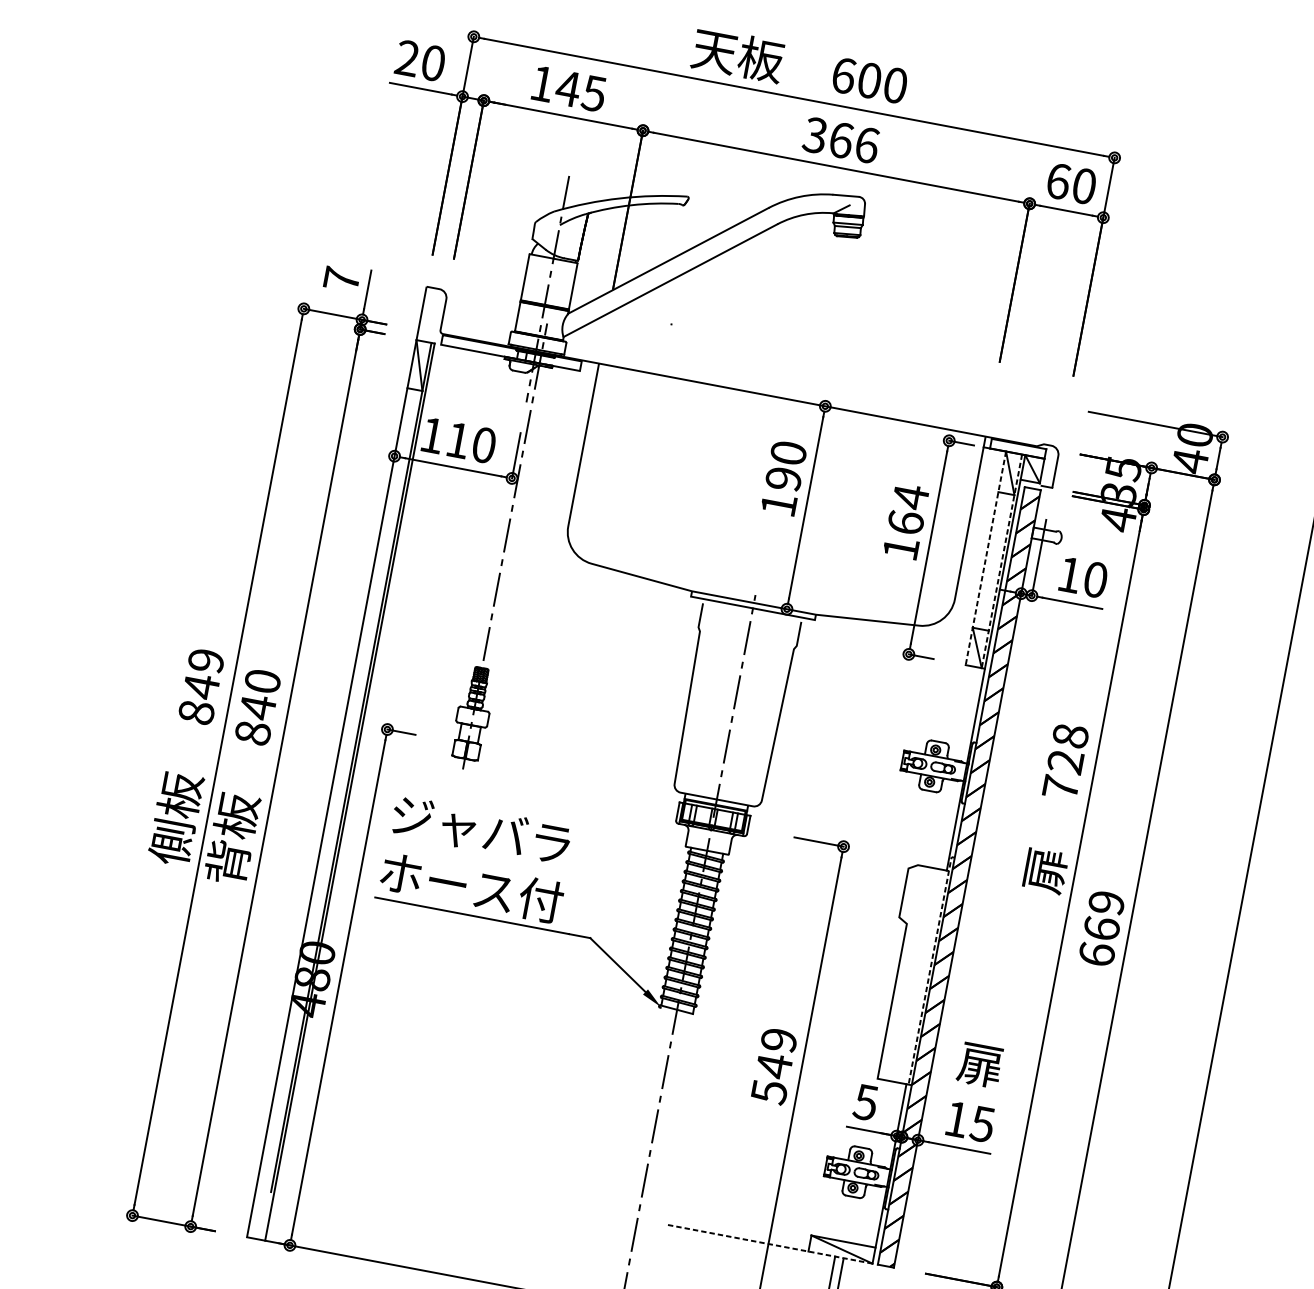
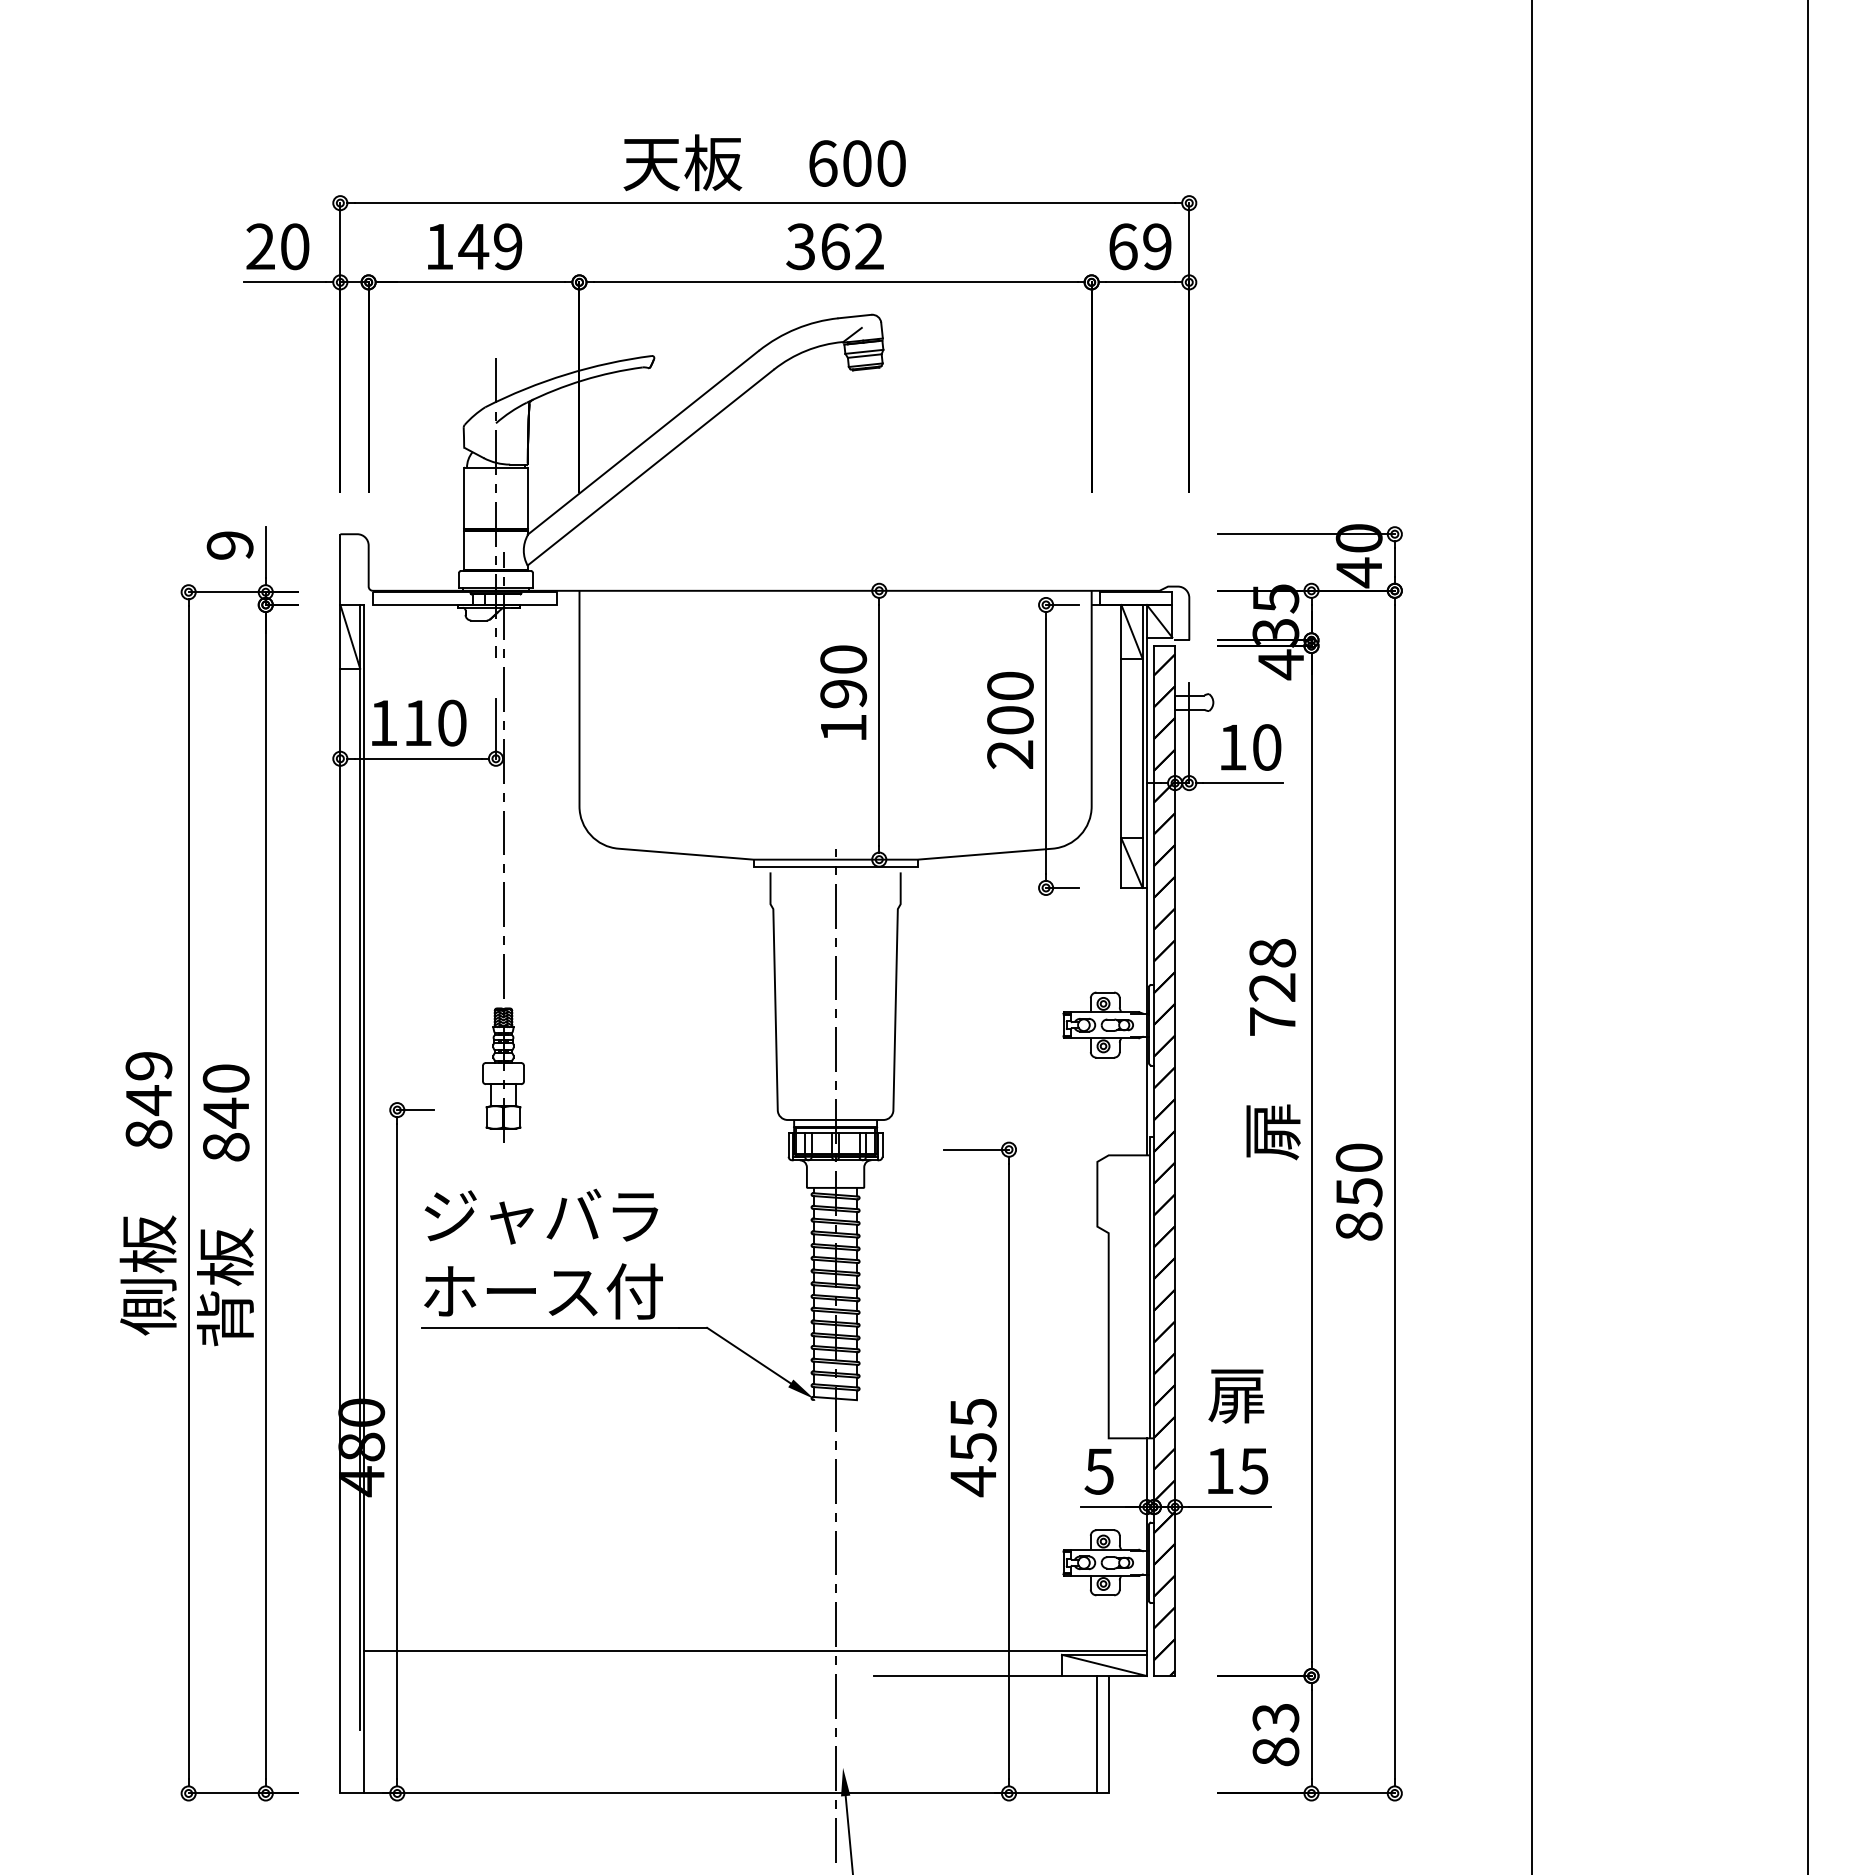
text: (593, 93) -> (507, 246), 145 -> 149
text: (867, 145) -> (869, 246), 366 -> 362
text: (1084, 186) -> (1157, 246), 60 -> 69
text: (341, 279) -> (229, 545), 7 -> 9
text: (906, 522) -> (1010, 719), 164 -> 200
line: (985, 558) -> (1121, 746), dashed -> solid
line: (1001, 561) -> (1142, 746), dashed -> solid
text: (1101, 928) -> (1358, 1191), 669 -> 850
line: (930, 968) -> (1149, 1284), dashed -> solid
text: (774, 1067) -> (973, 1448), 549 -> 455
line: (580, 1188) -> (755, 1650), added
line: (769, 1244) -> (1010, 1676), dashed -> solid

